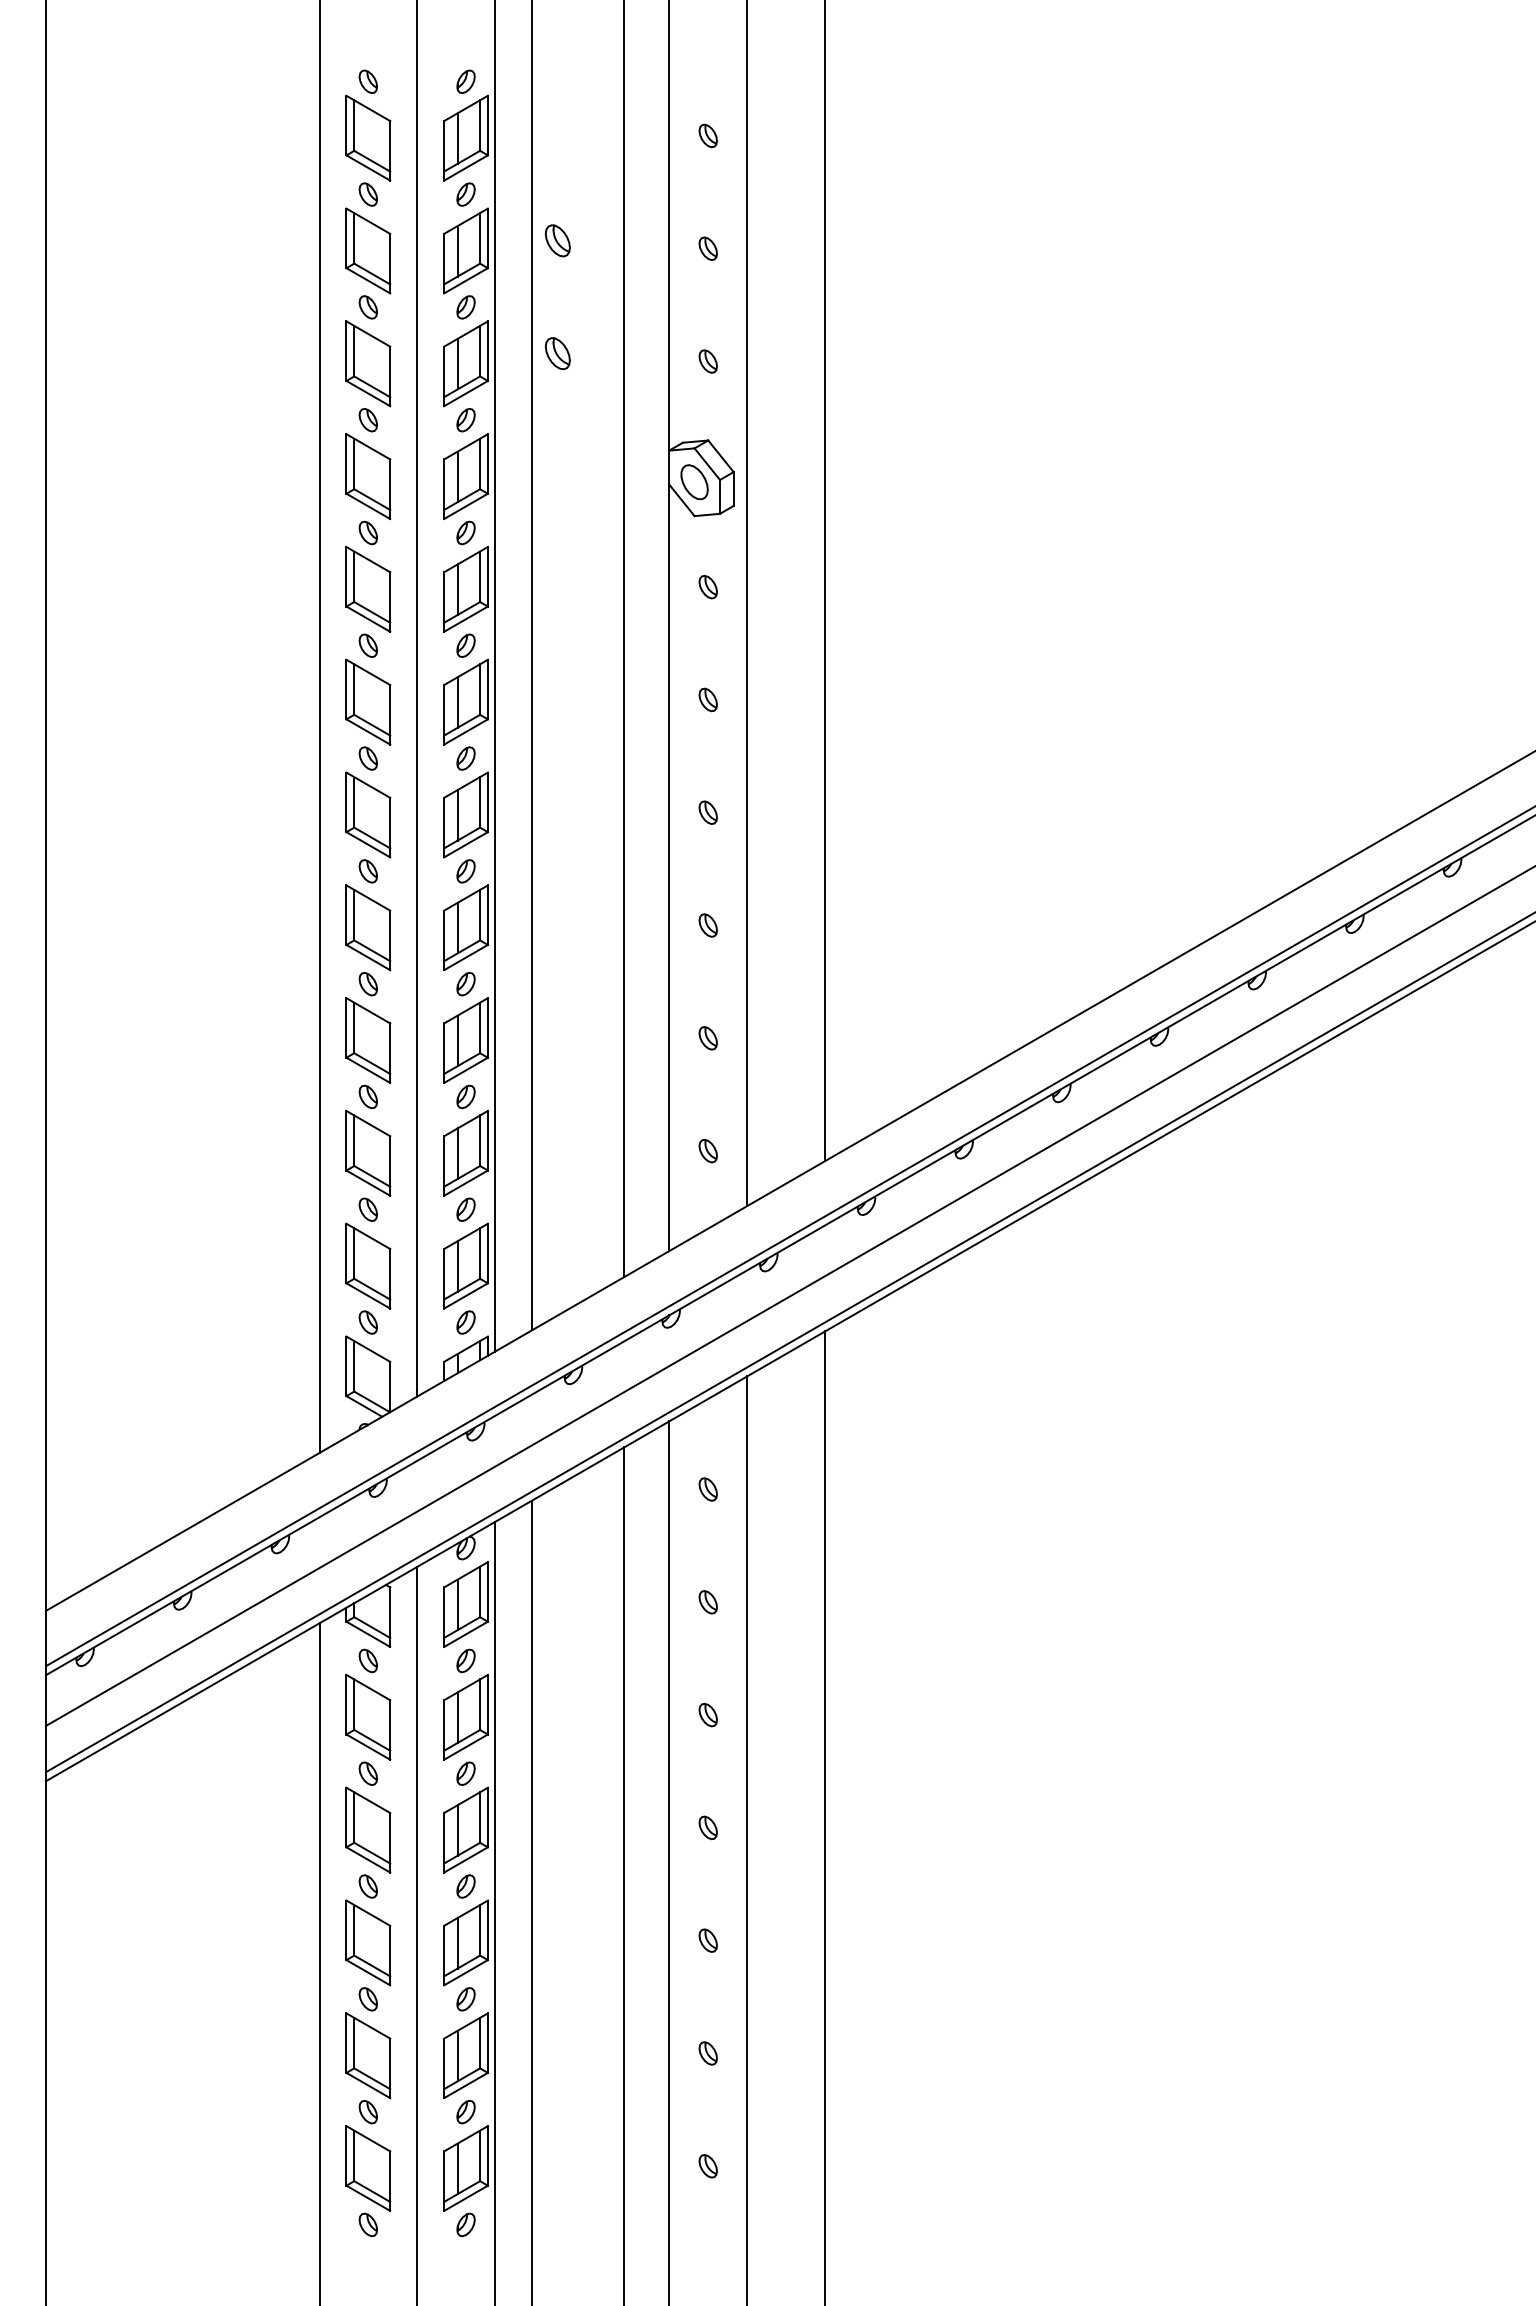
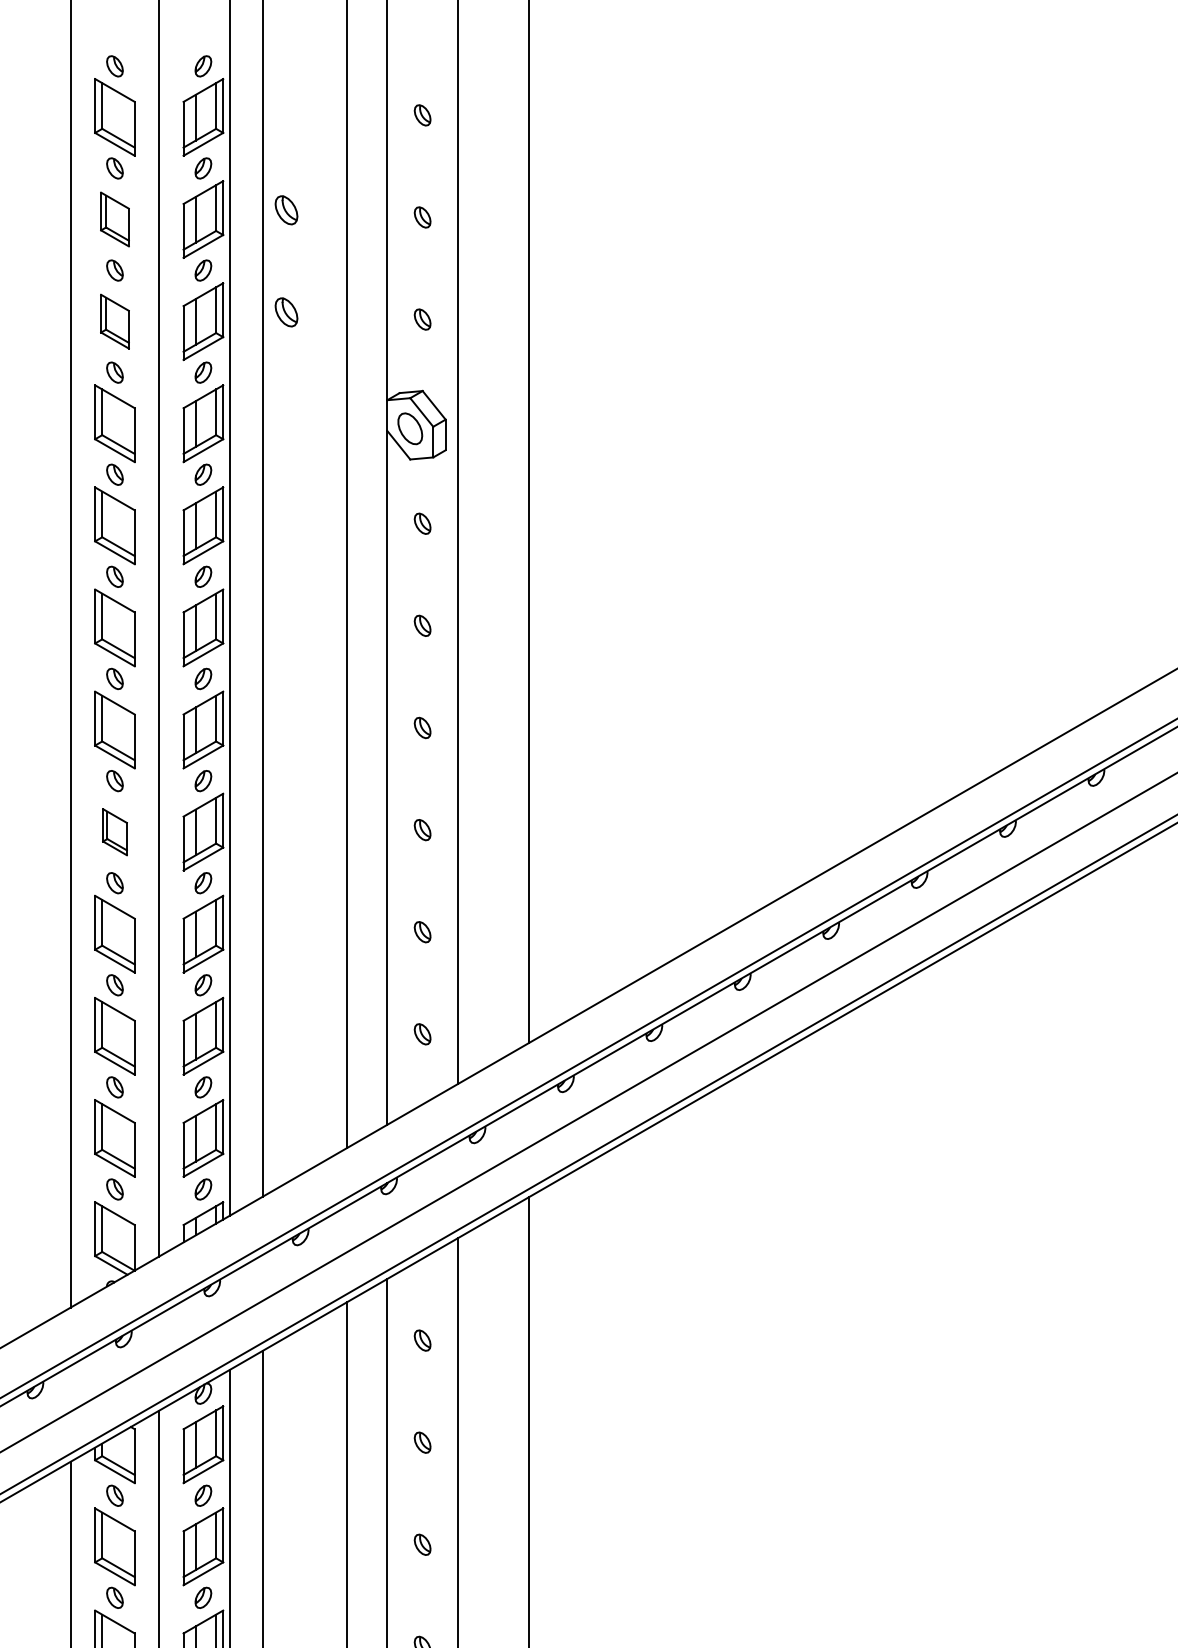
part: (368, 250) -> (115, 219), size x0.7
part: (368, 363) -> (115, 321), size x0.7
part: (368, 927) -> (115, 831), size x0.6

